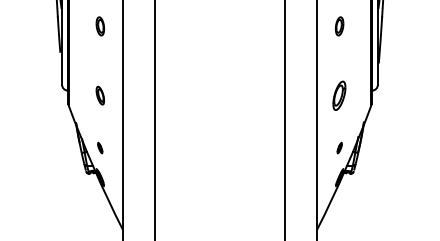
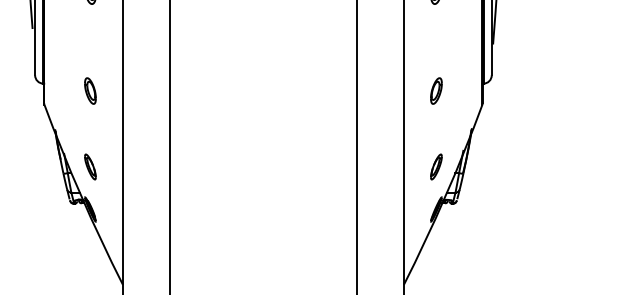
part: (339, 95) -> (436, 90), size x0.62
part: (99, 147) -> (89, 165), size x1.67
part: (339, 147) -> (436, 165), size x1.67

